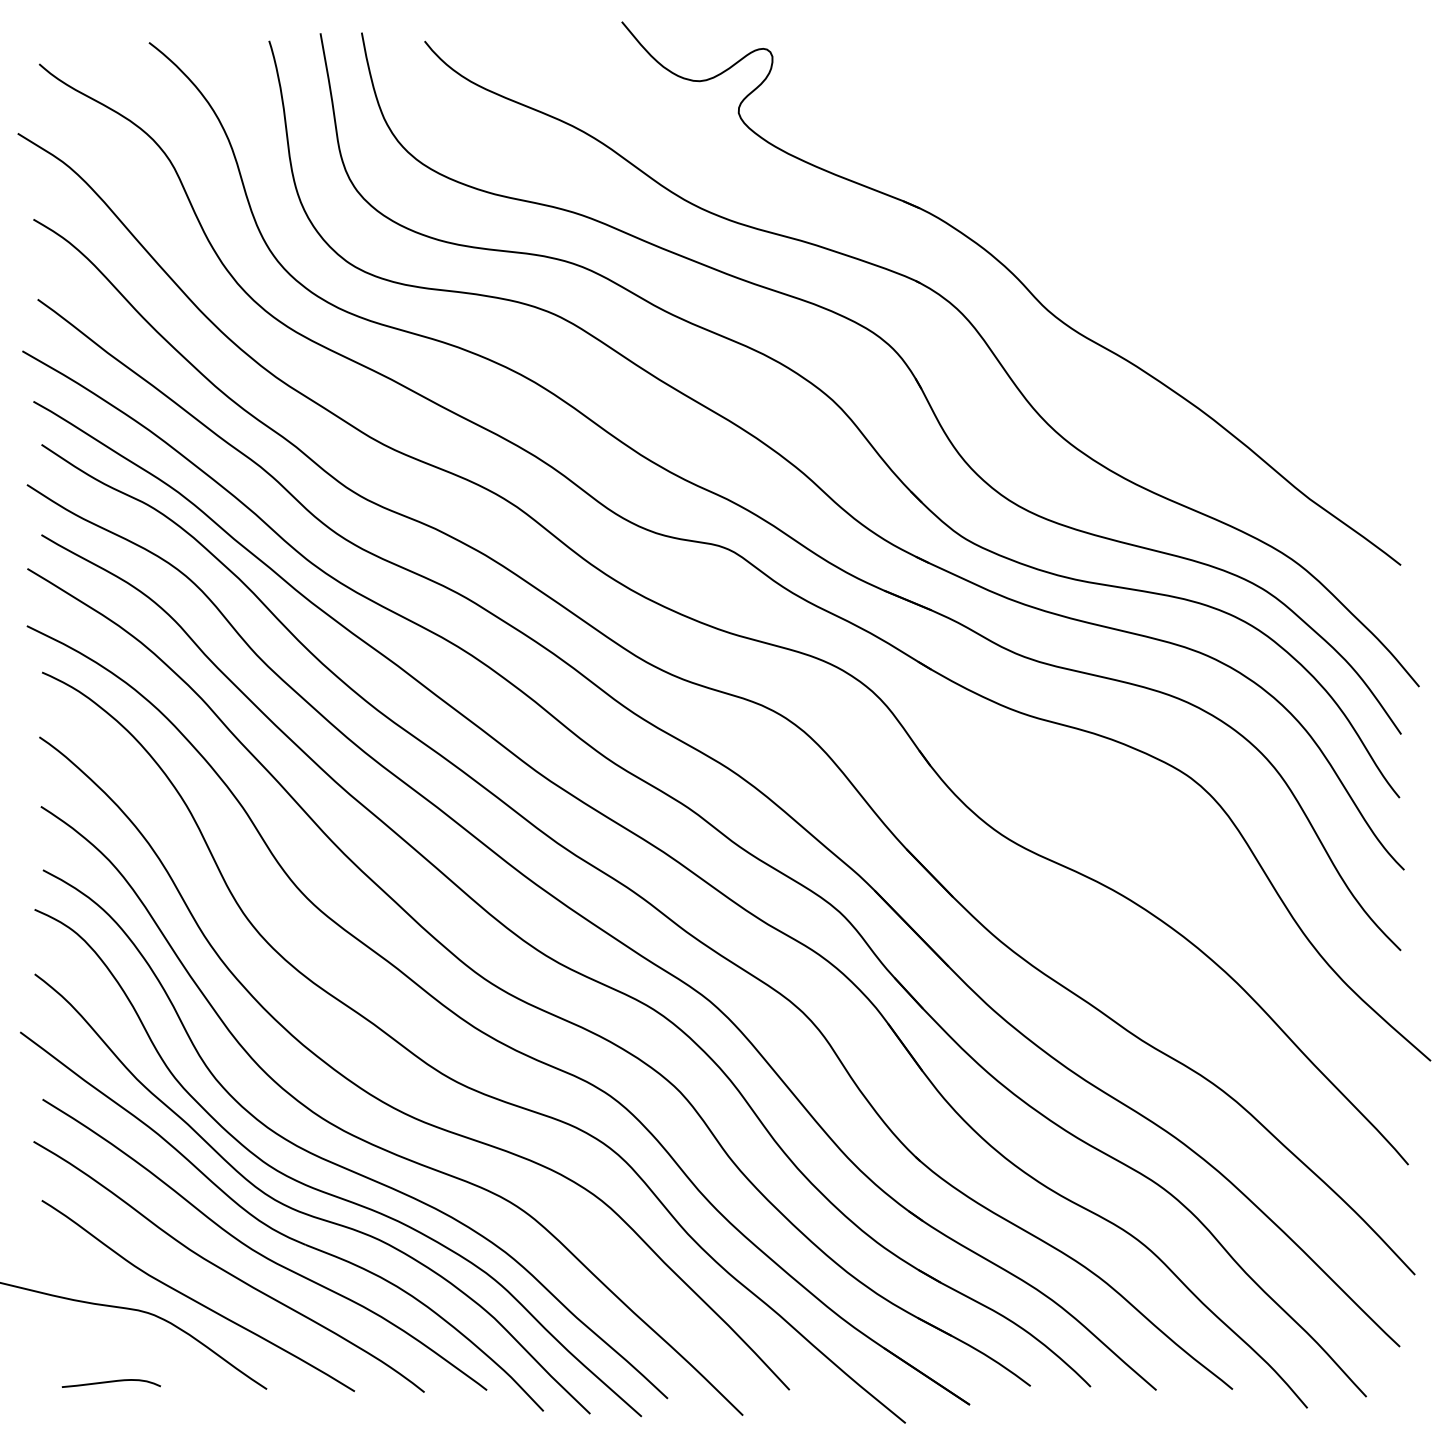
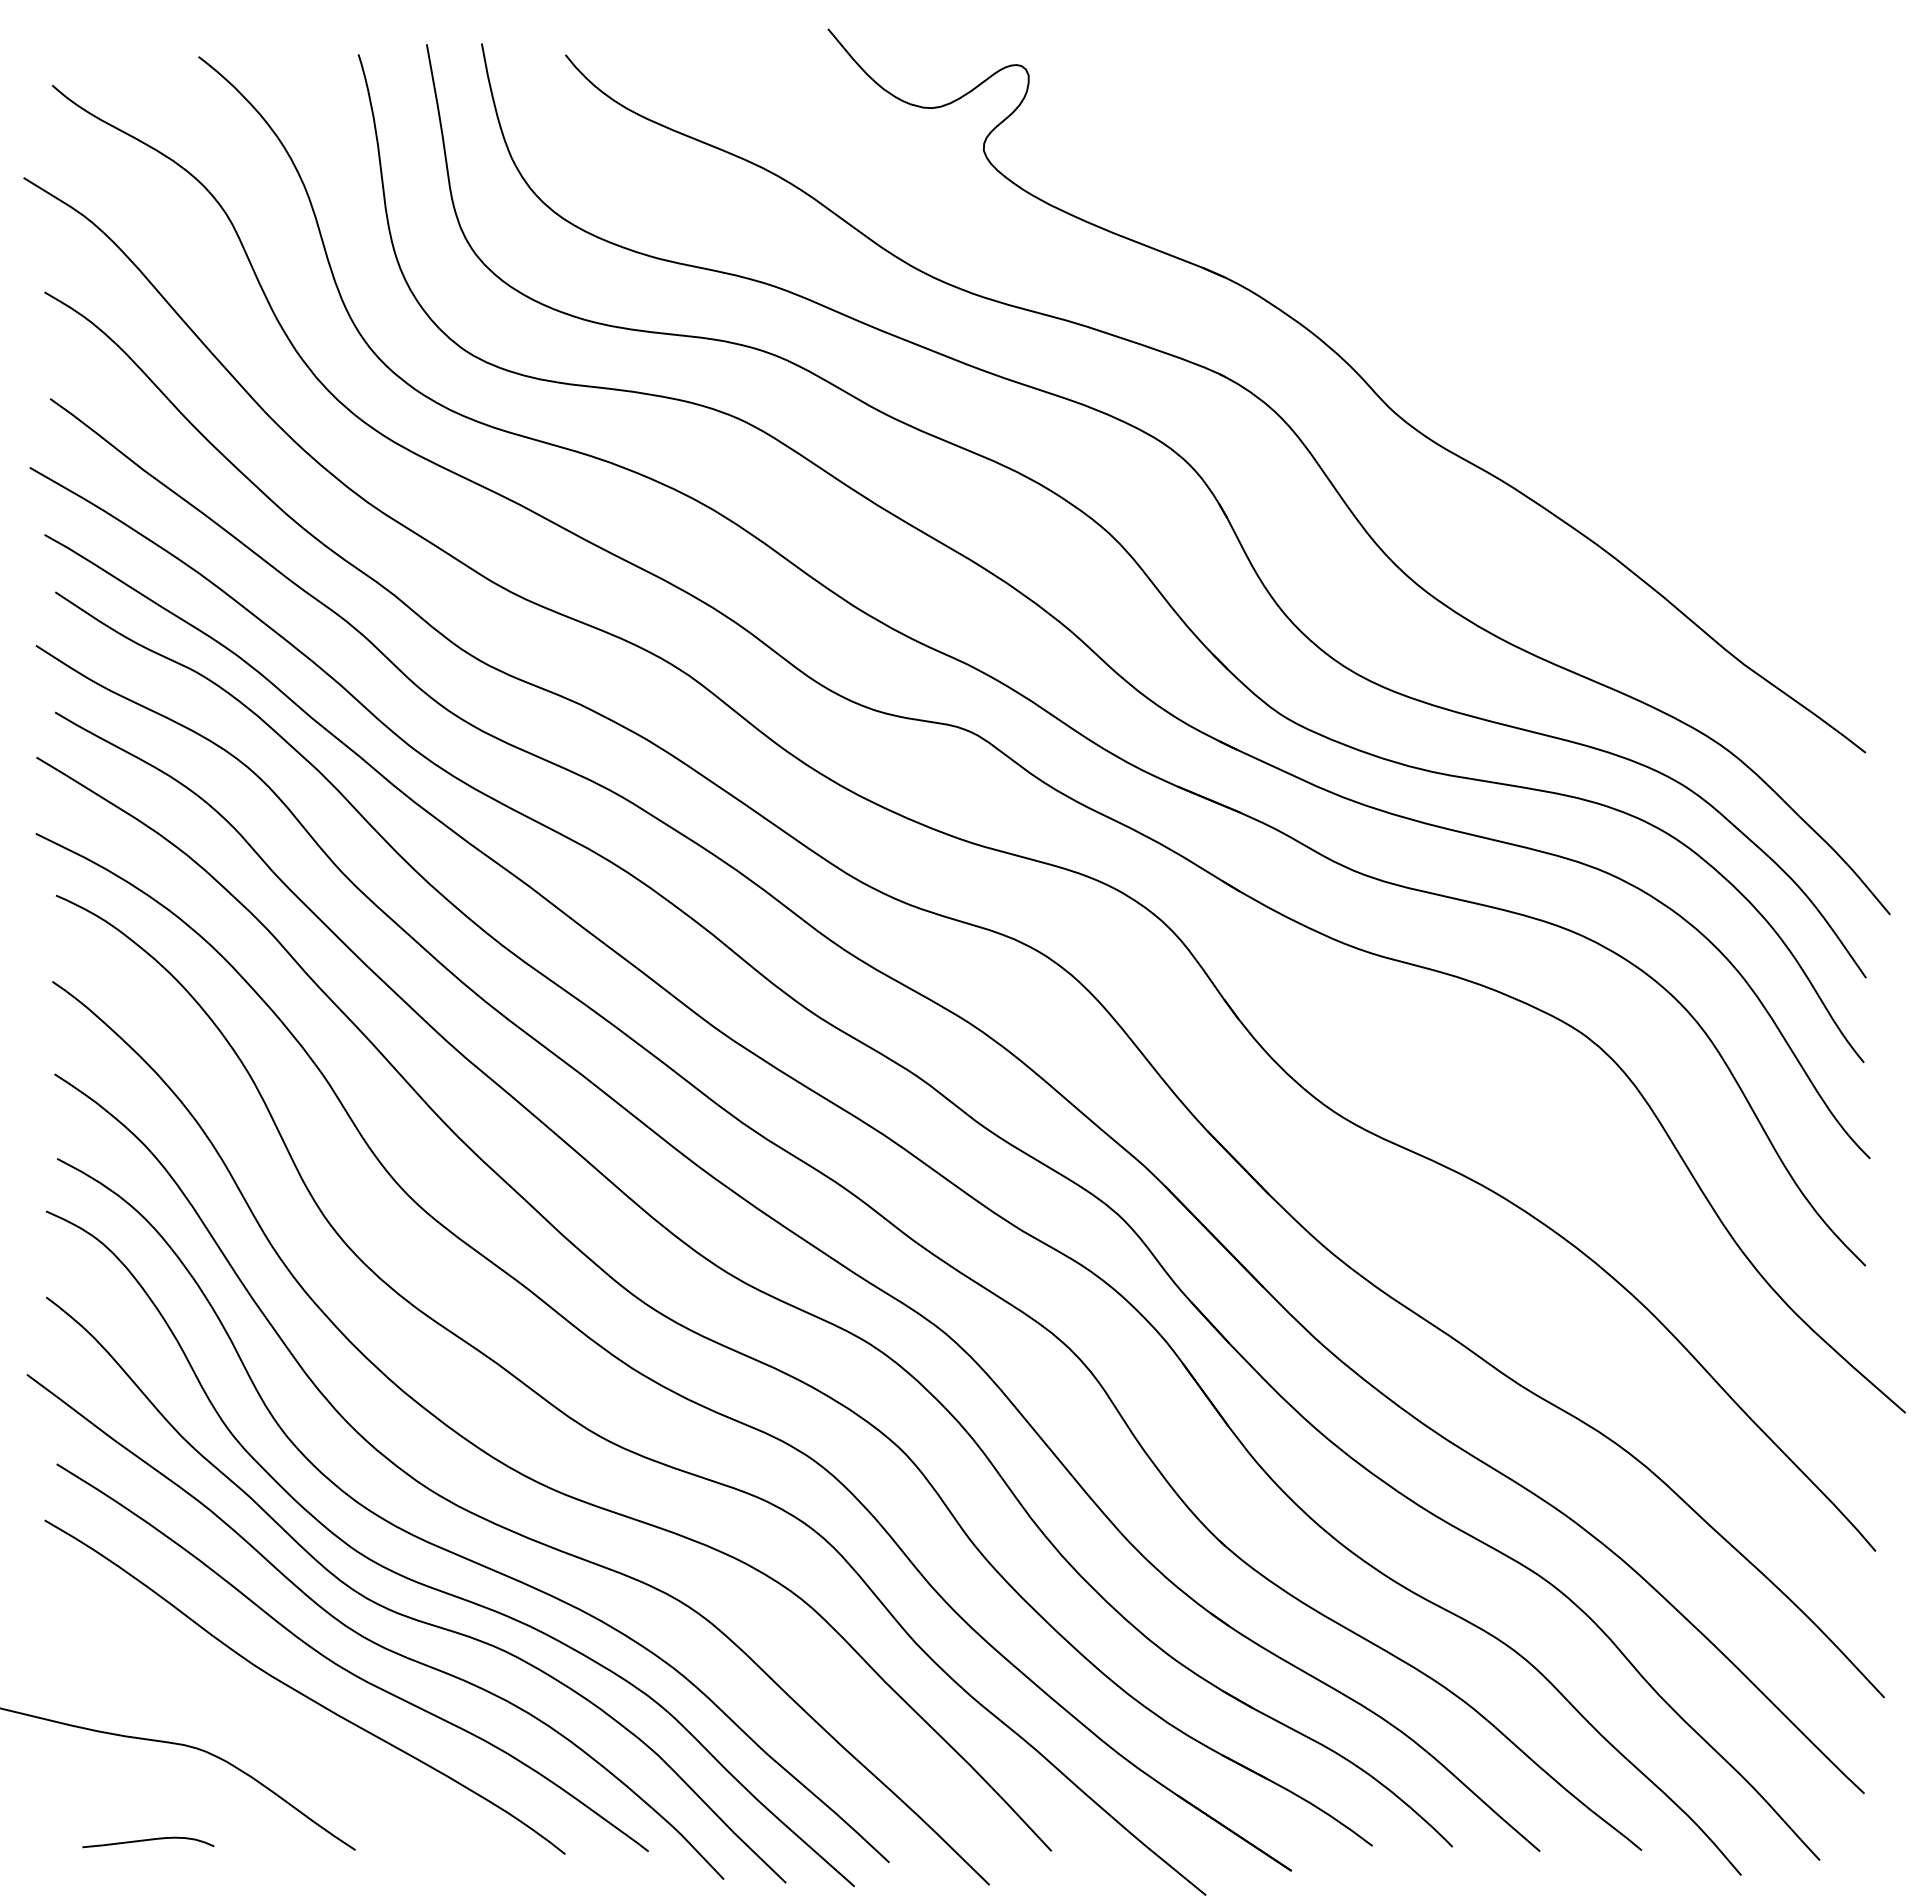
curve: (195, 1300) -> (260, 1731), removed

